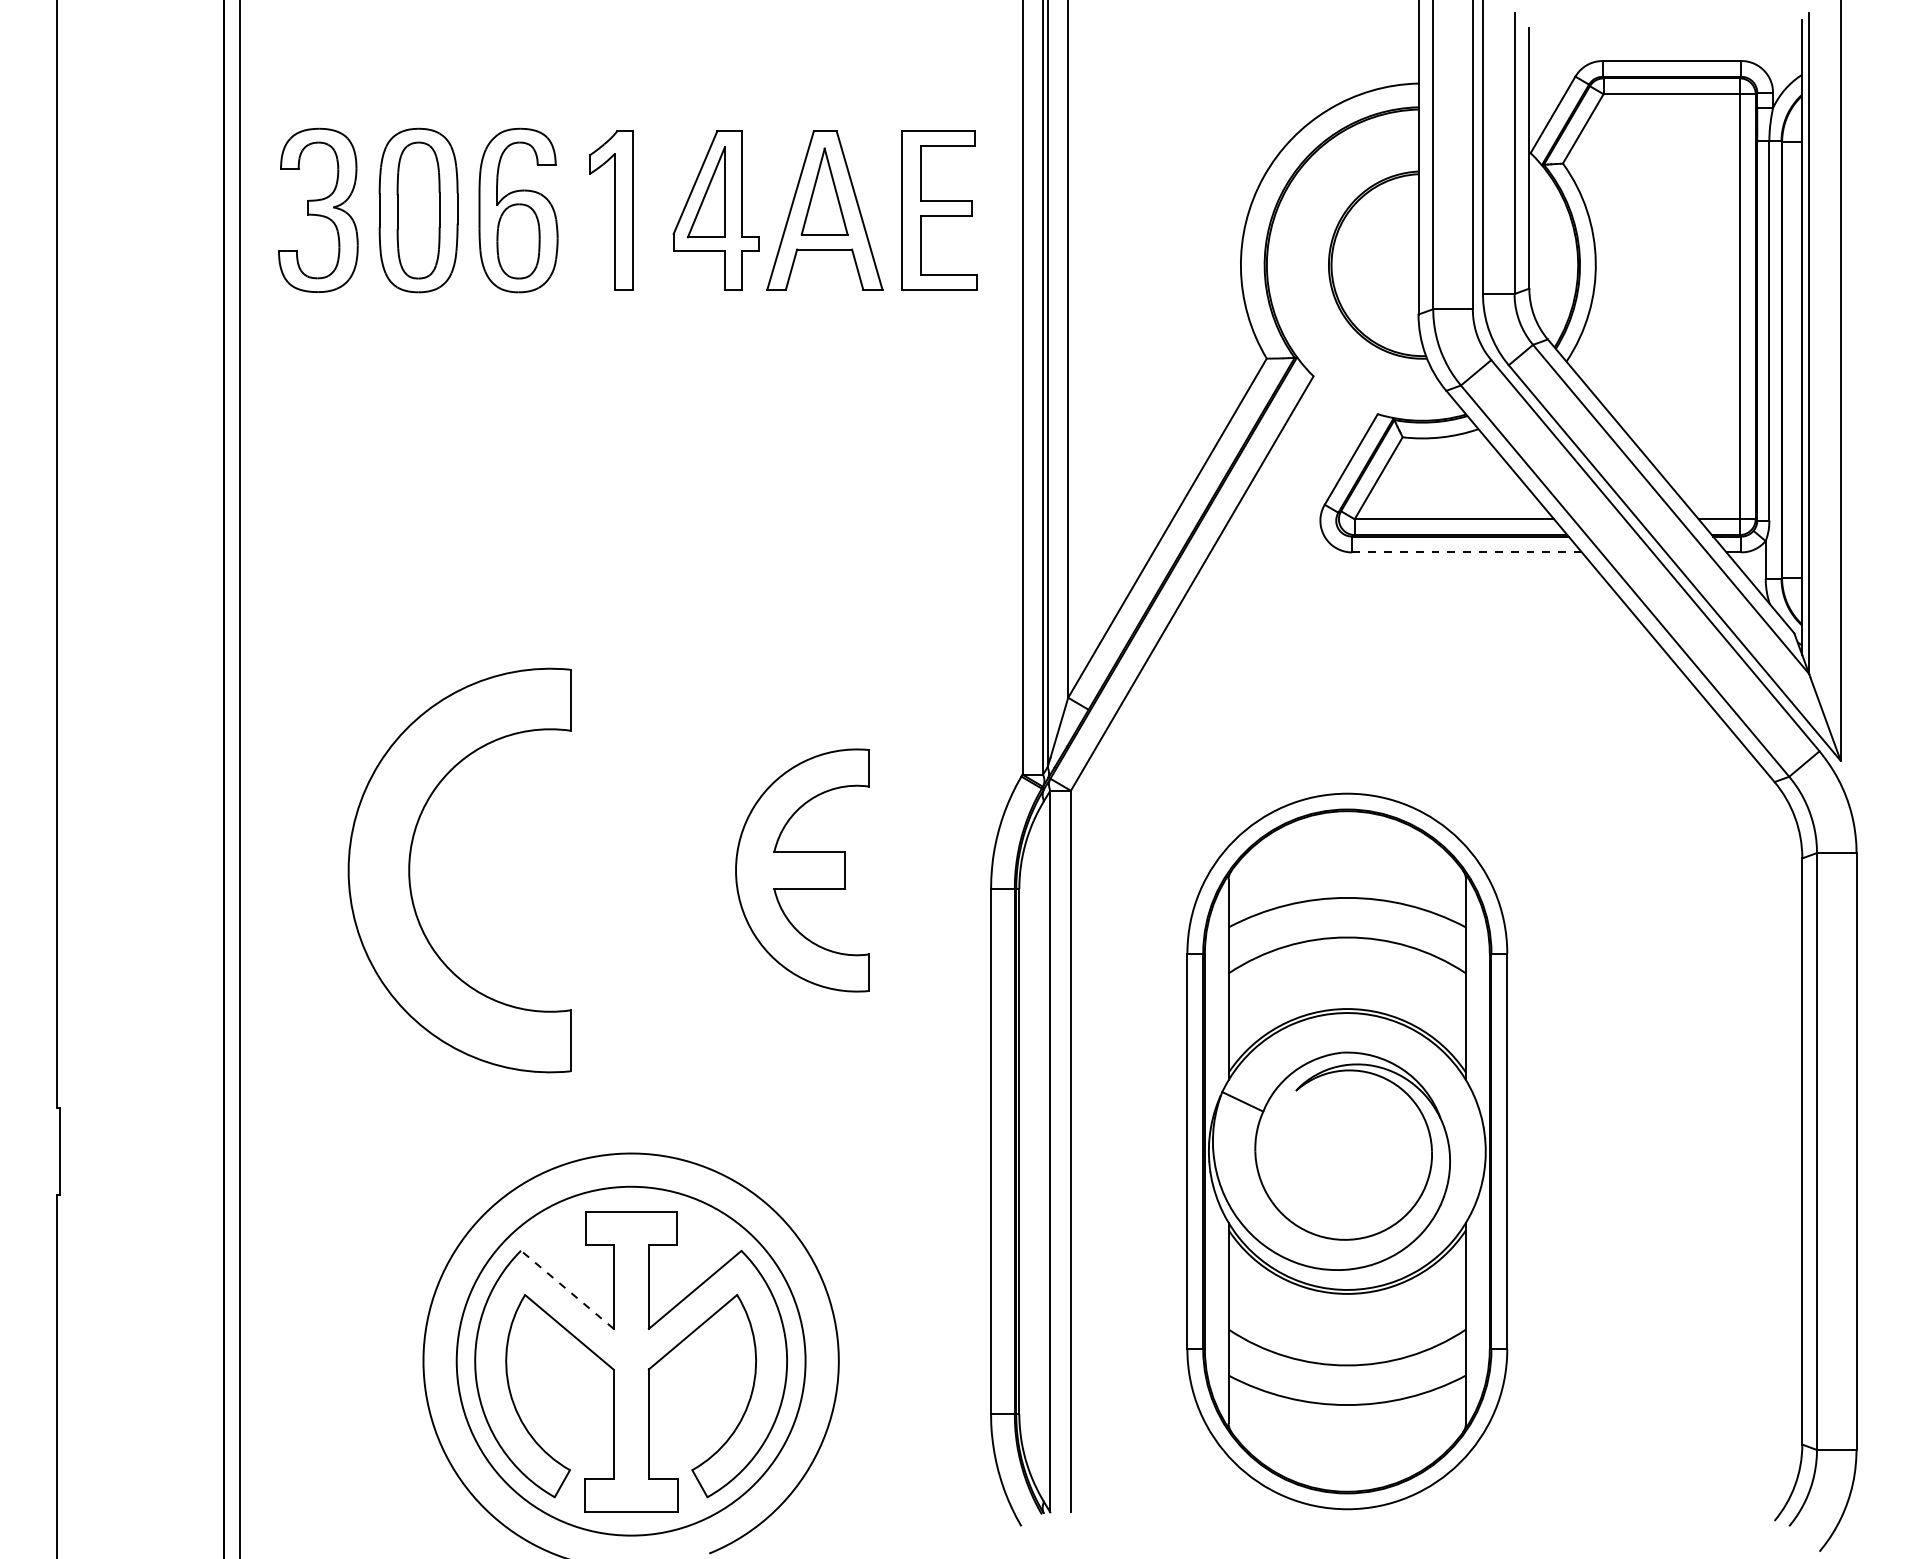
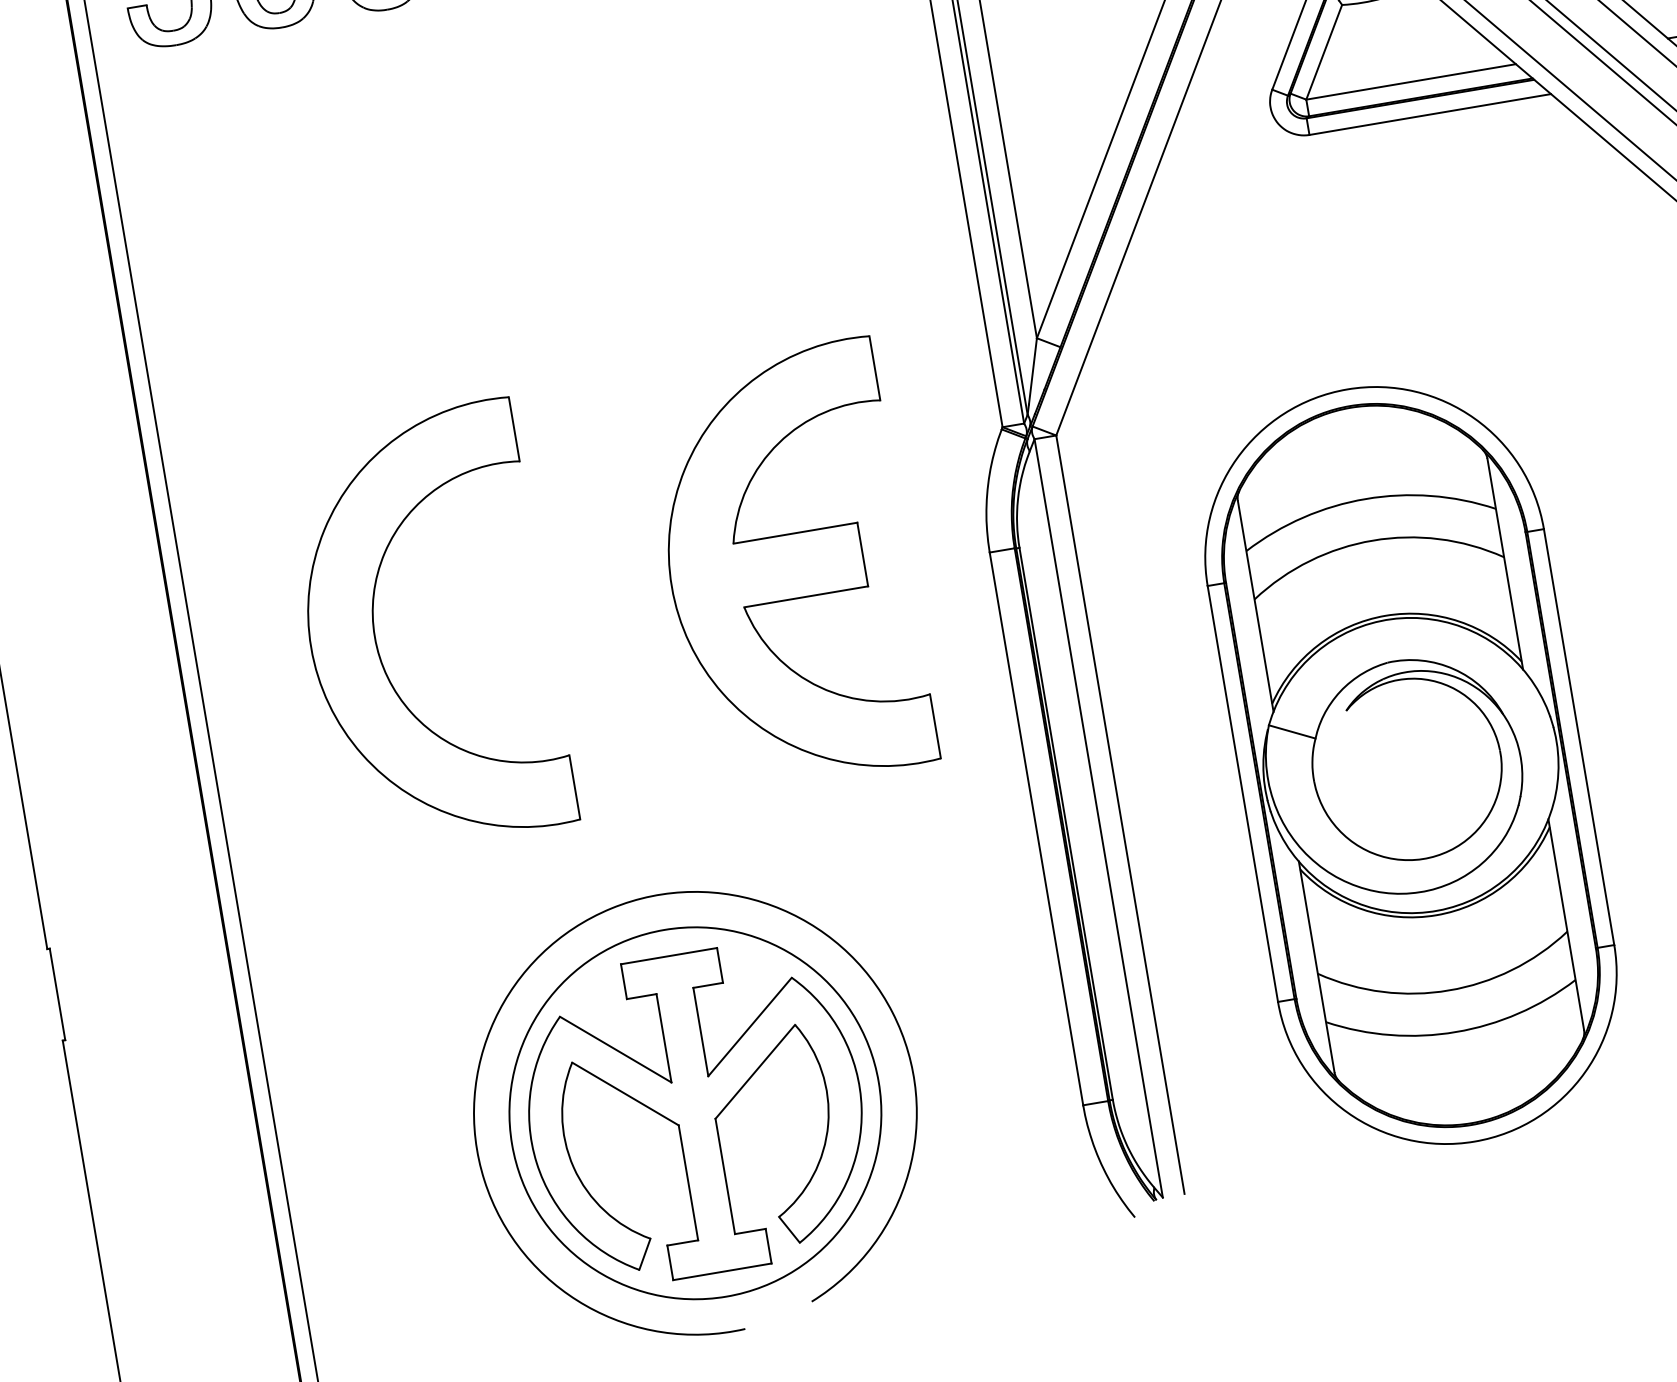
line: (1467, 552) -> (1430, 114), dashed -> solid
part: (802, 870) -> (788, 567), size x1.67
line: (567, 1289) -> (615, 1049), dashed -> solid

